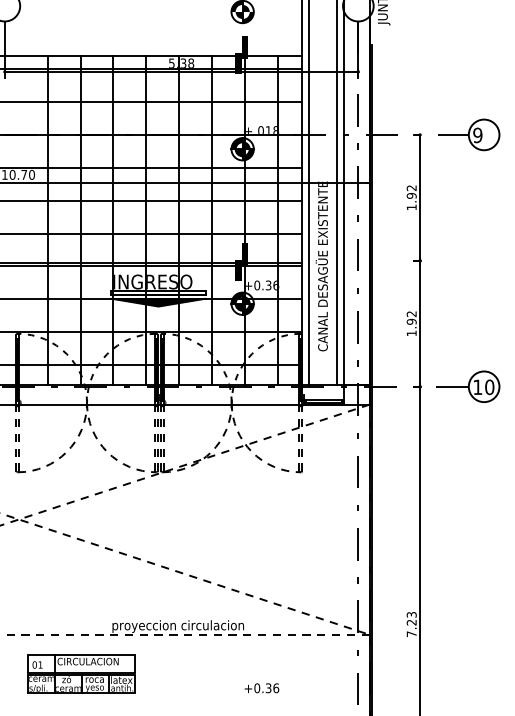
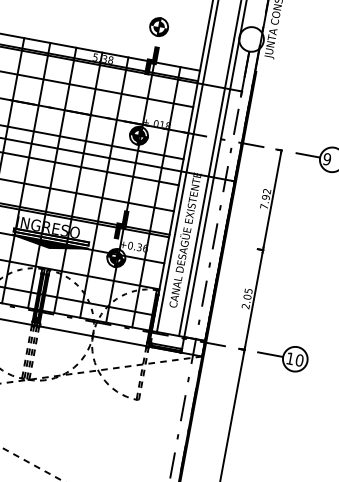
text: (411, 207) -> (264, 206), 1.92 -> 7.92
text: (411, 323) -> (247, 298), 1.92 -> 2.05

